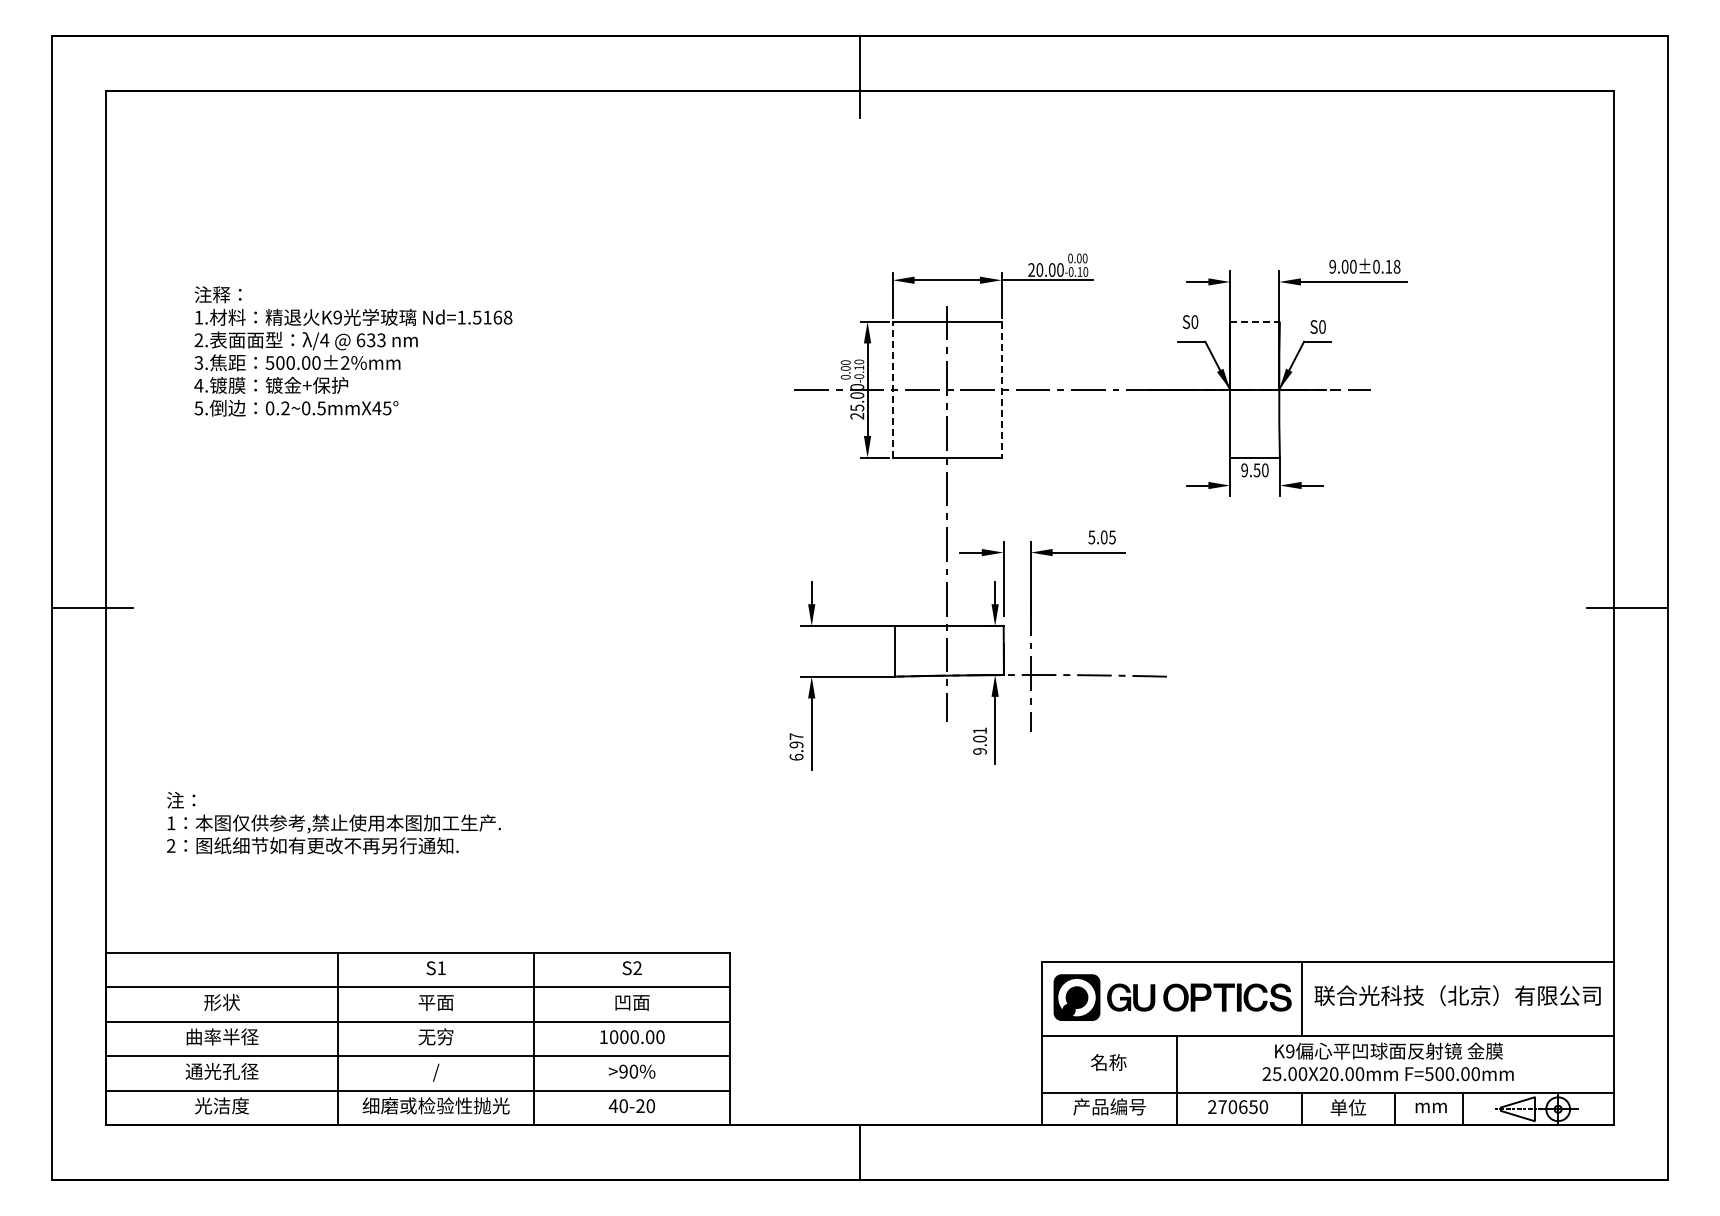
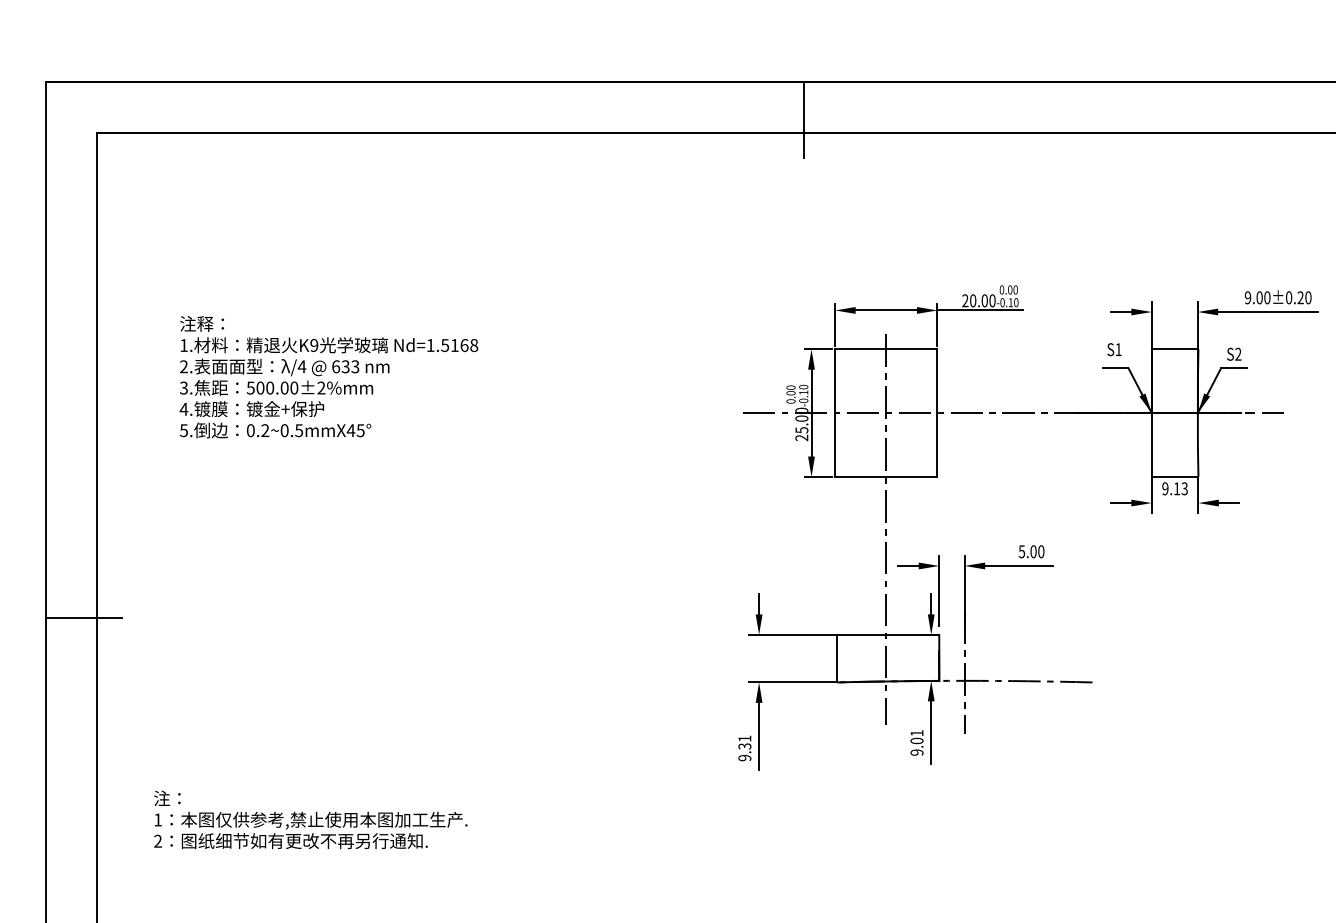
text: (1392, 266) -> (1304, 297), 9.00±0.18 -> 9.00±0.20
line: (1255, 321) -> (1175, 349), dashed -> solid
text: (1194, 322) -> (1118, 350), S0 -> S1
text: (1322, 326) -> (1238, 353), S0 -> S2
line: (892, 389) -> (834, 412), dashed -> solid
line: (1001, 390) -> (937, 413), dashed -> solid
text: (1260, 470) -> (1180, 488), 9.50 -> 9.13
text: (1112, 537) -> (1041, 551), 5.05 -> 5.00
text: (796, 746) -> (744, 747), 6.97 -> 9.31

